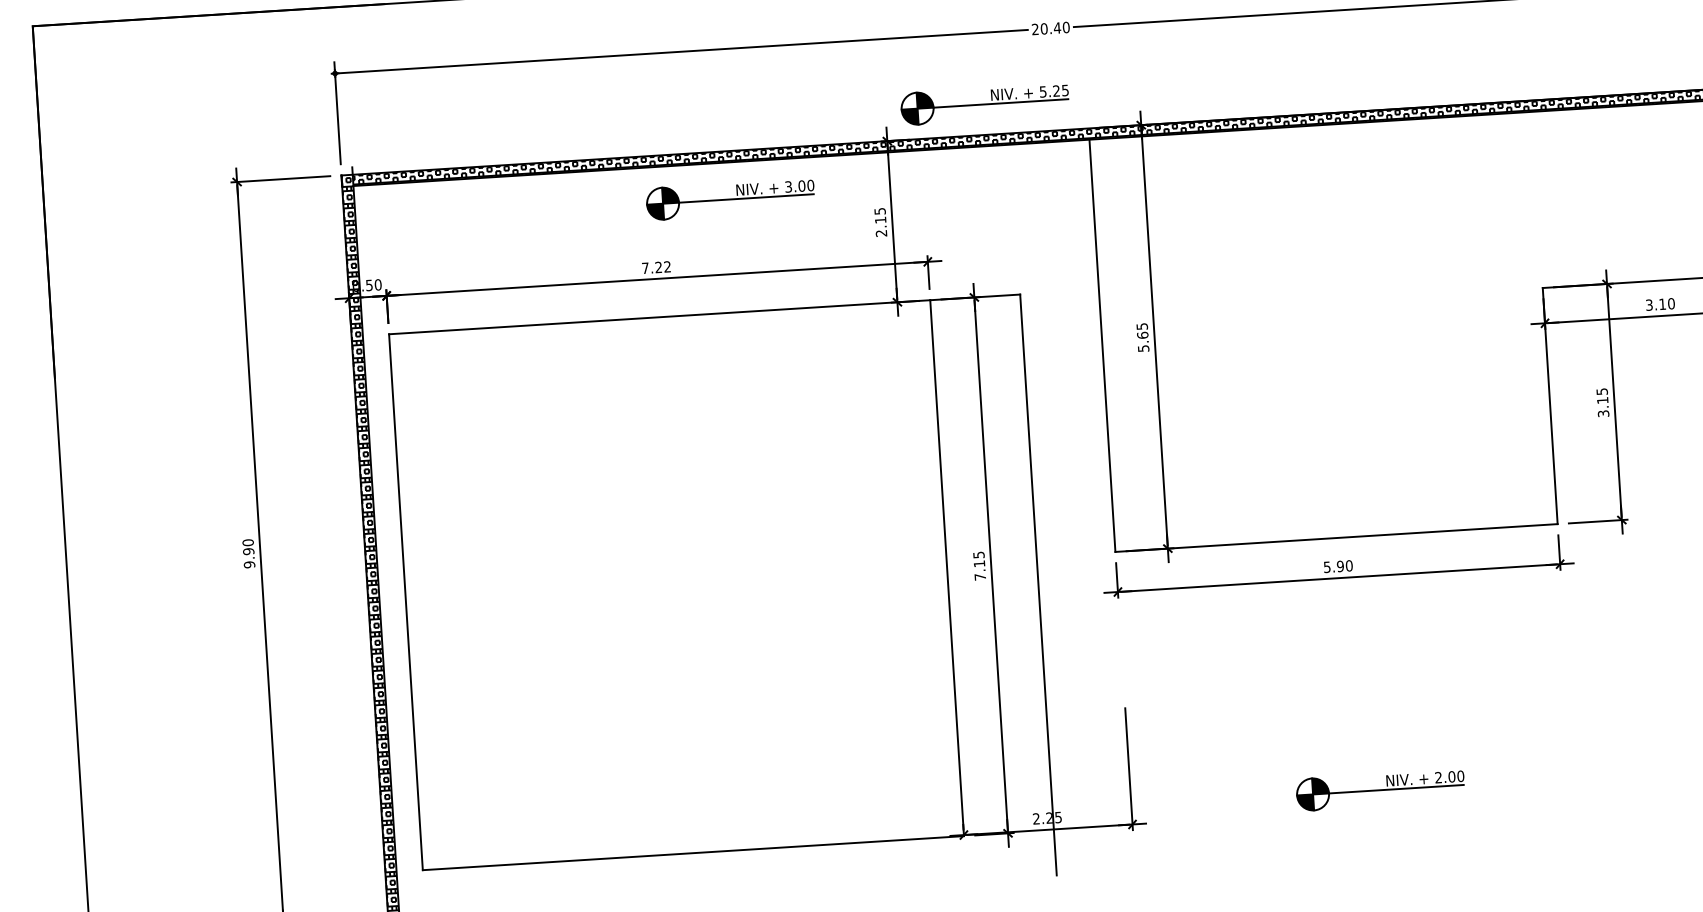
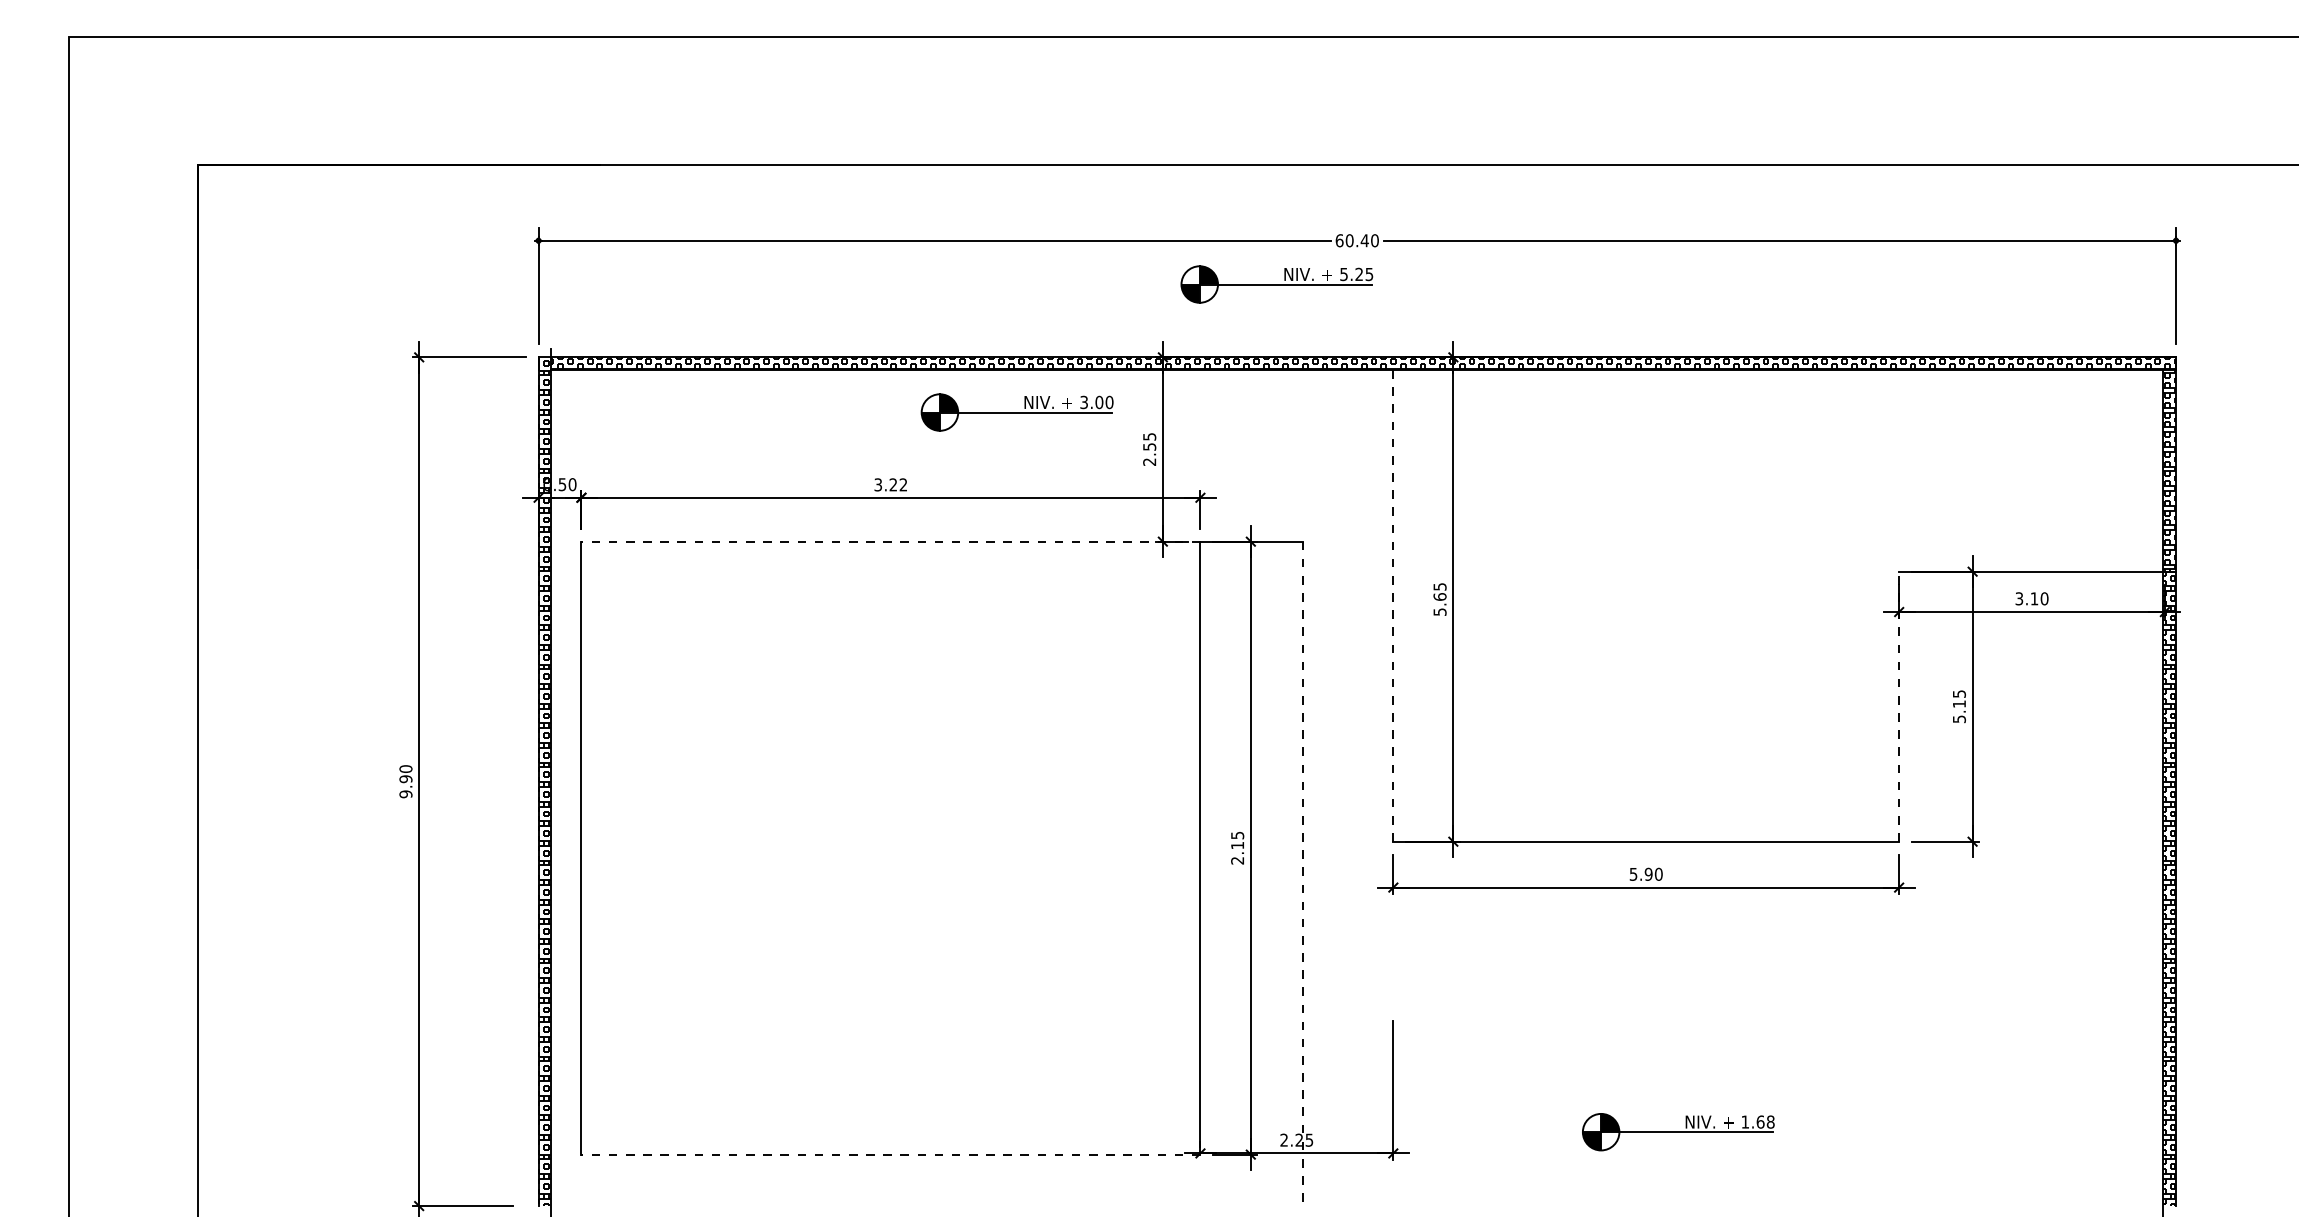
text: (1035, 29) -> (1339, 240), 20.40 -> 60.40
part: (984, 104) -> (1276, 284), moved
part: (730, 199) -> (1016, 412), moved
text: (880, 219) -> (1149, 446), 2.15 -> 2.55
text: (644, 268) -> (877, 484), 7.22 -> 3.22
line: (659, 317) -> (890, 541), solid -> dashed
line: (1102, 345) -> (1393, 605), solid -> dashed
line: (1550, 405) -> (1899, 706), solid -> dashed
text: (1602, 413) -> (1958, 718), 3.15 -> 5.15
text: (980, 576) -> (1237, 860), 7.15 -> 2.15
line: (1038, 585) -> (1303, 874), solid -> dashed
text: (1449, 776) -> (1757, 1121), 2.00 -> 1.68
line: (693, 853) -> (890, 1154), solid -> dashed

